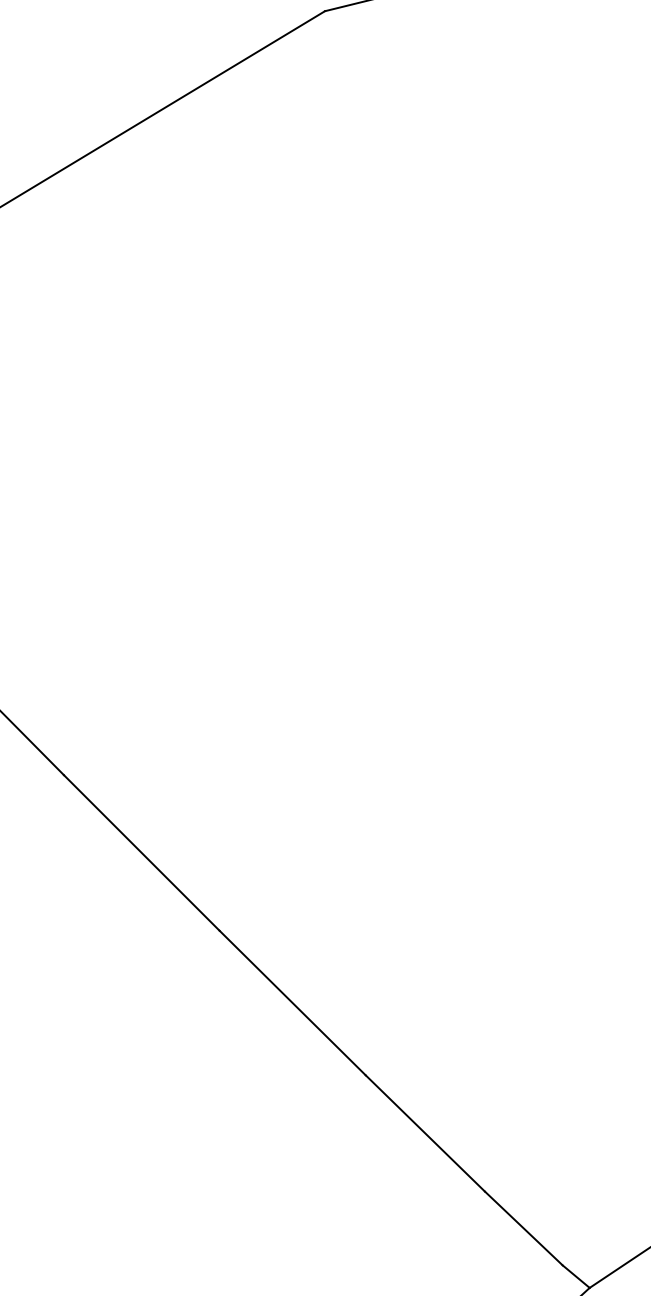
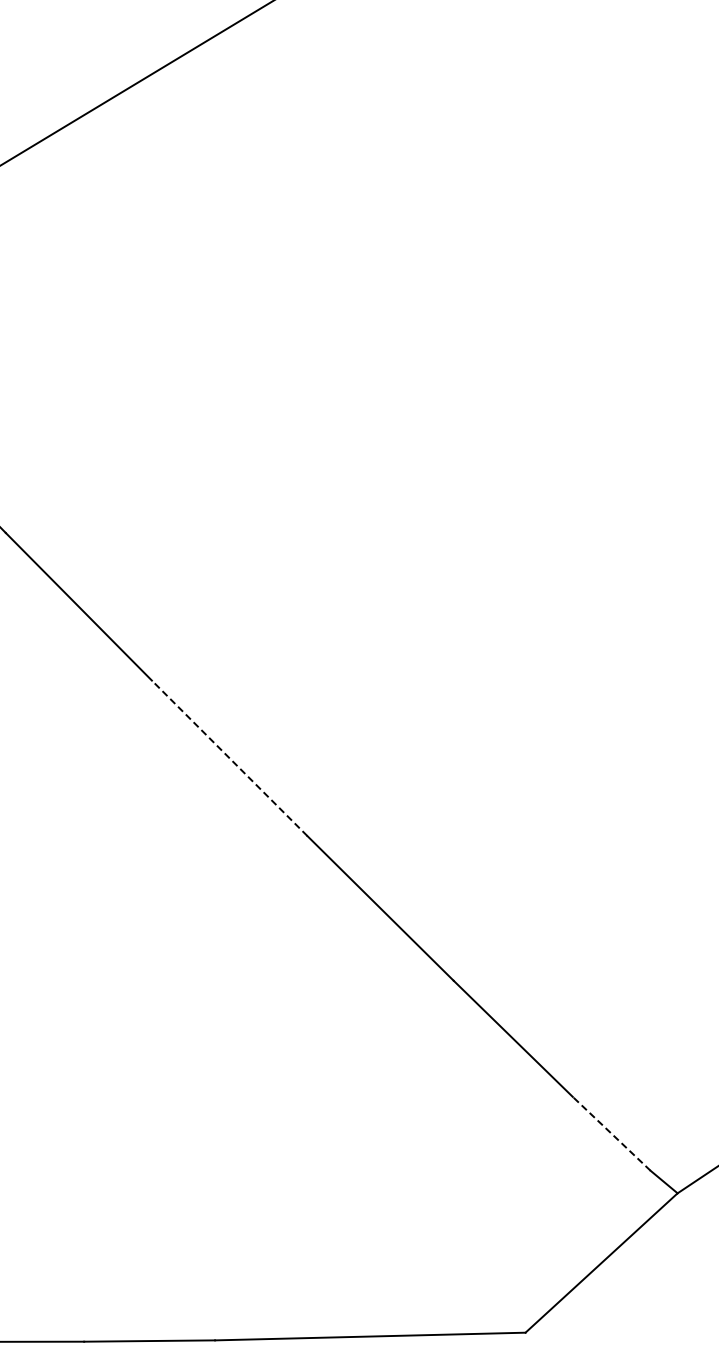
line: (141, 853) -> (229, 758), solid -> dashed
line: (523, 1228) -> (611, 1133), solid -> dashed

